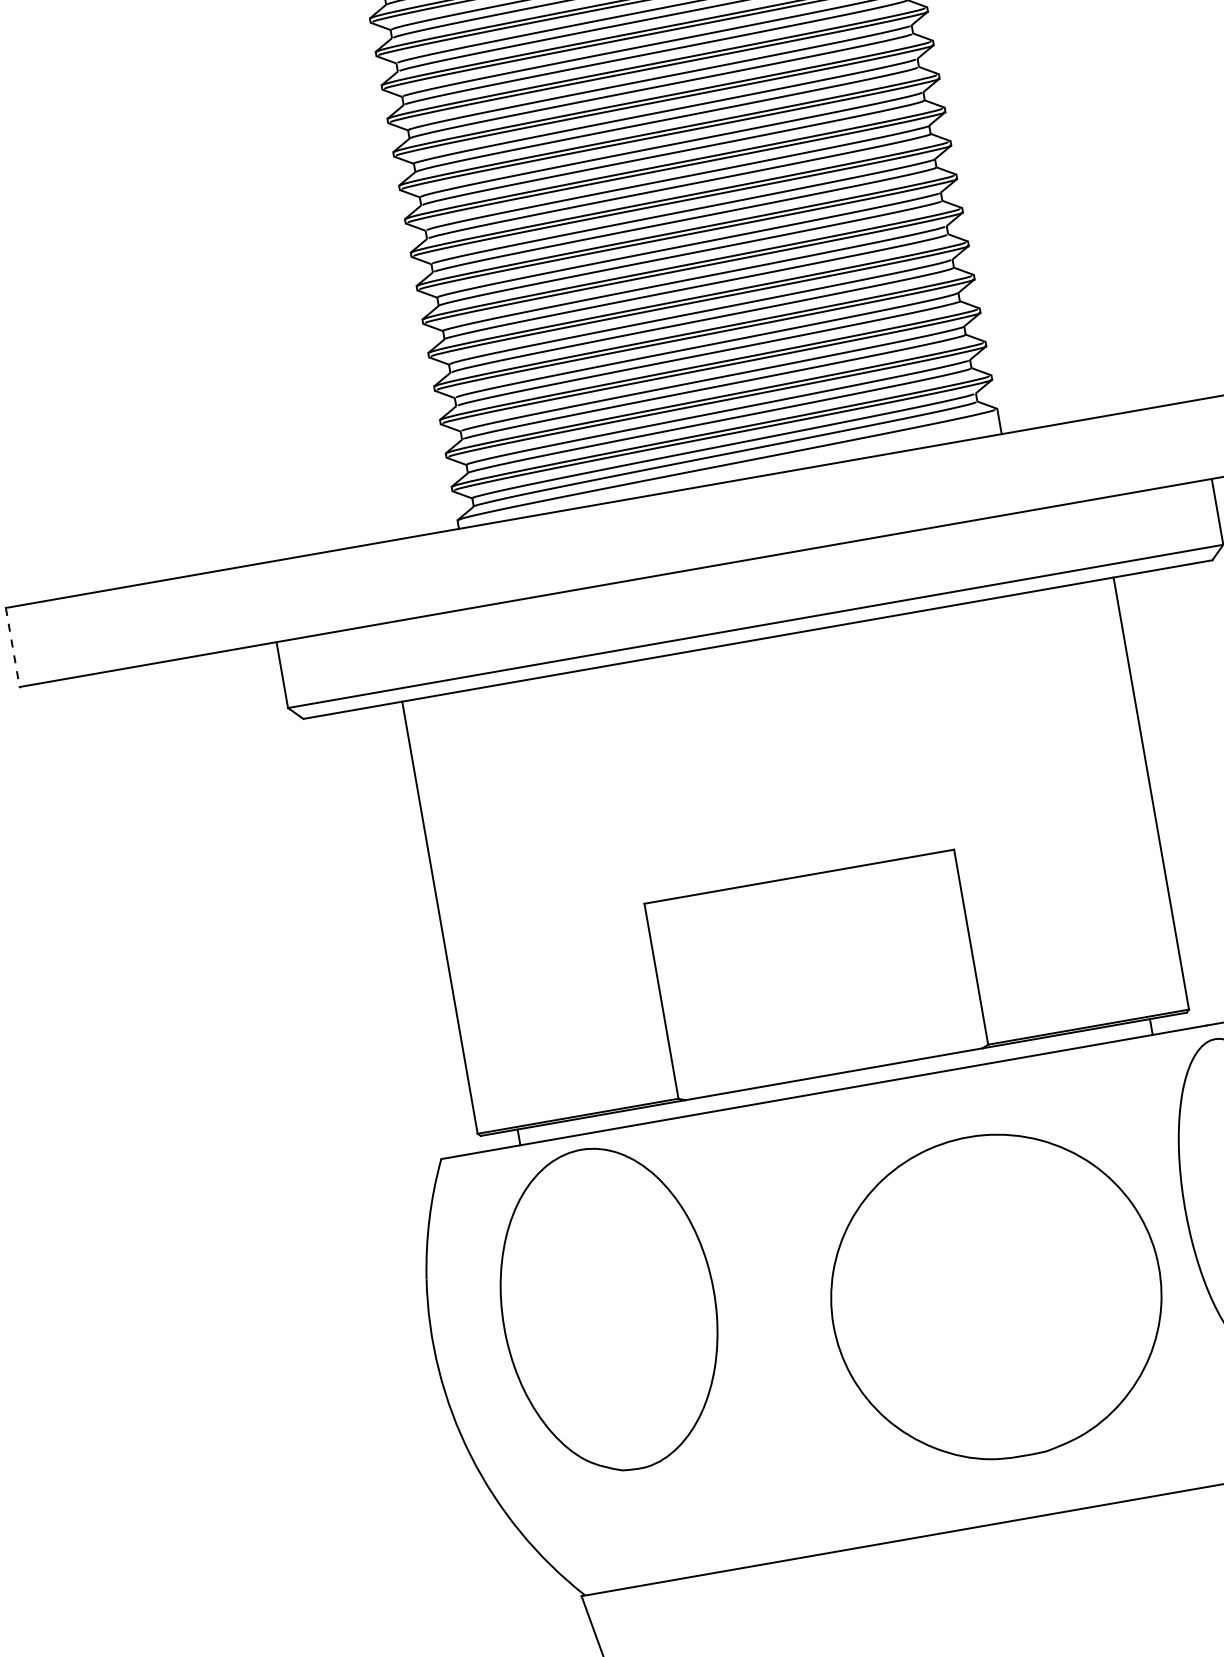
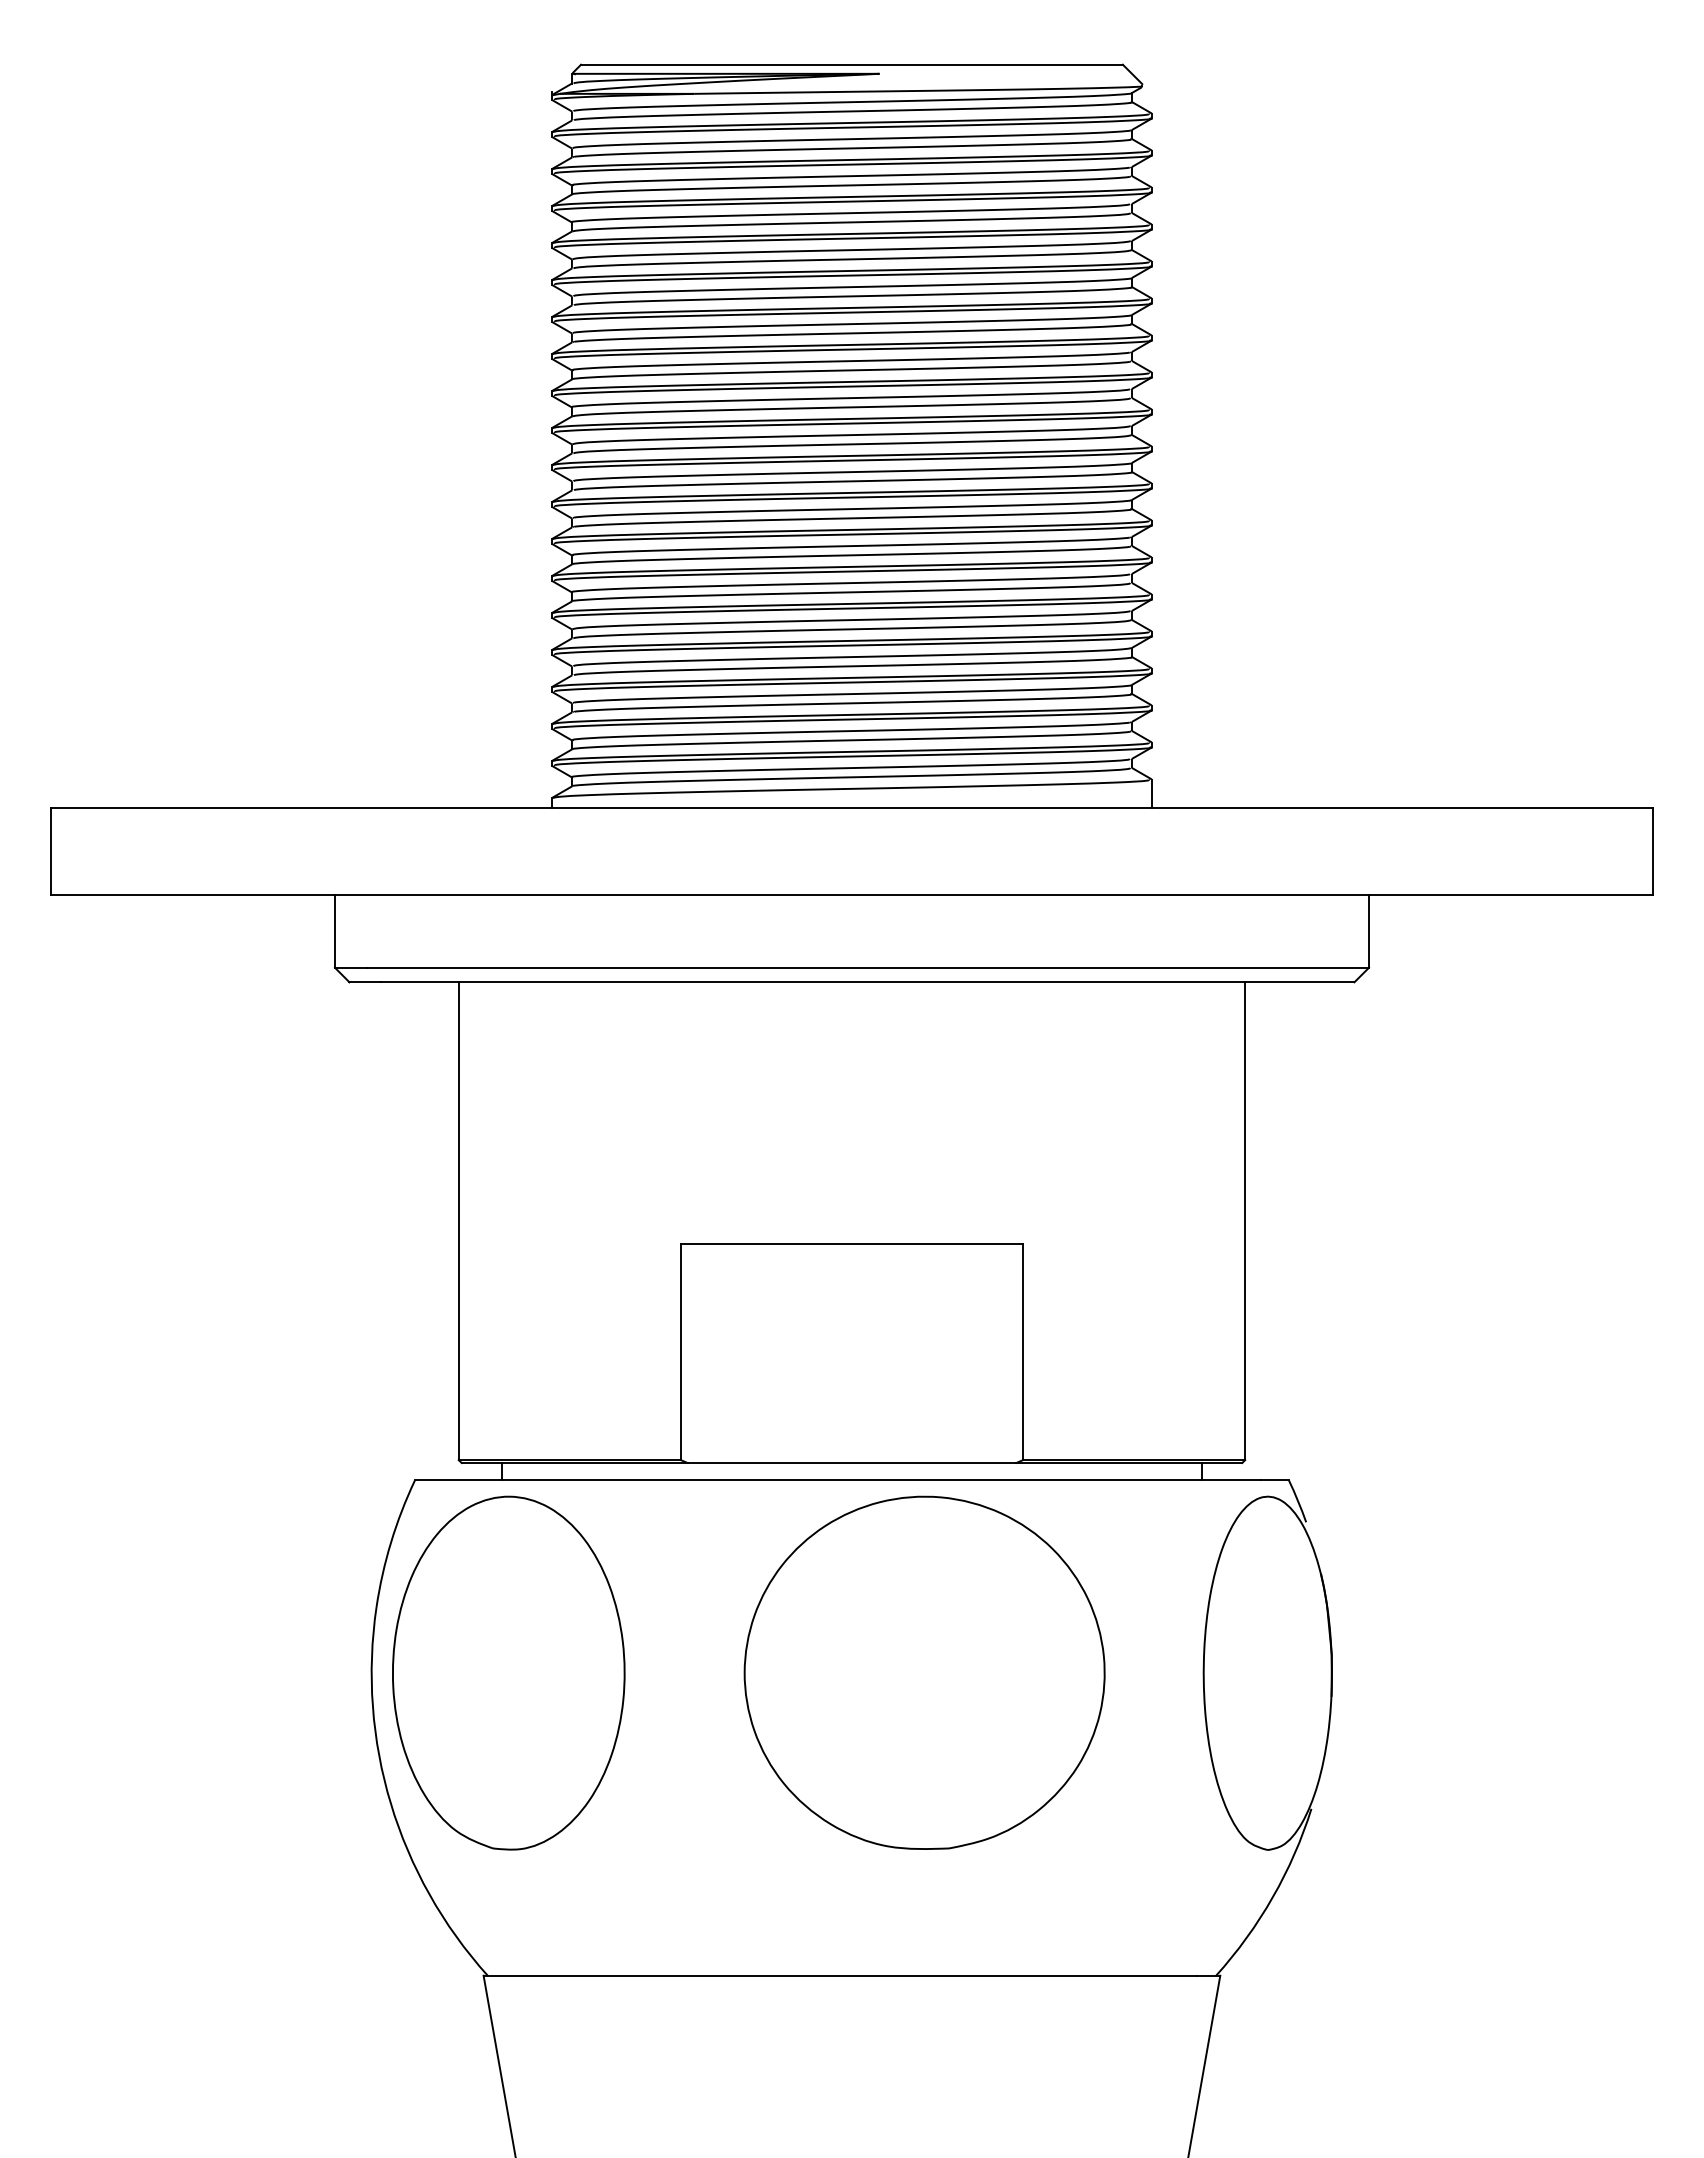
line: (12, 647) -> (50, 851), dashed -> solid
part: (996, 1296) -> (924, 1672), moved
part: (608, 1308) -> (508, 1672), moved

